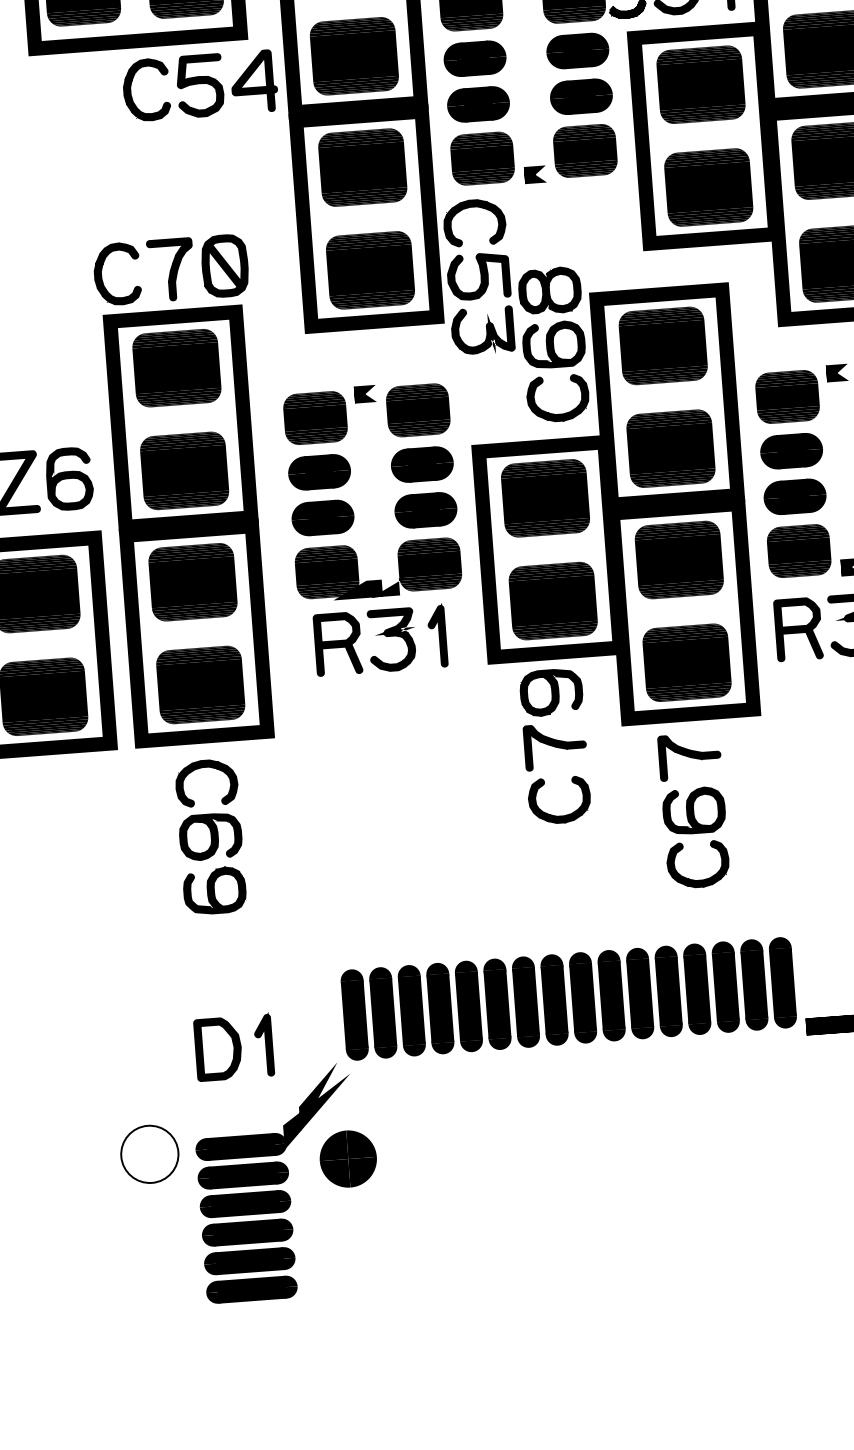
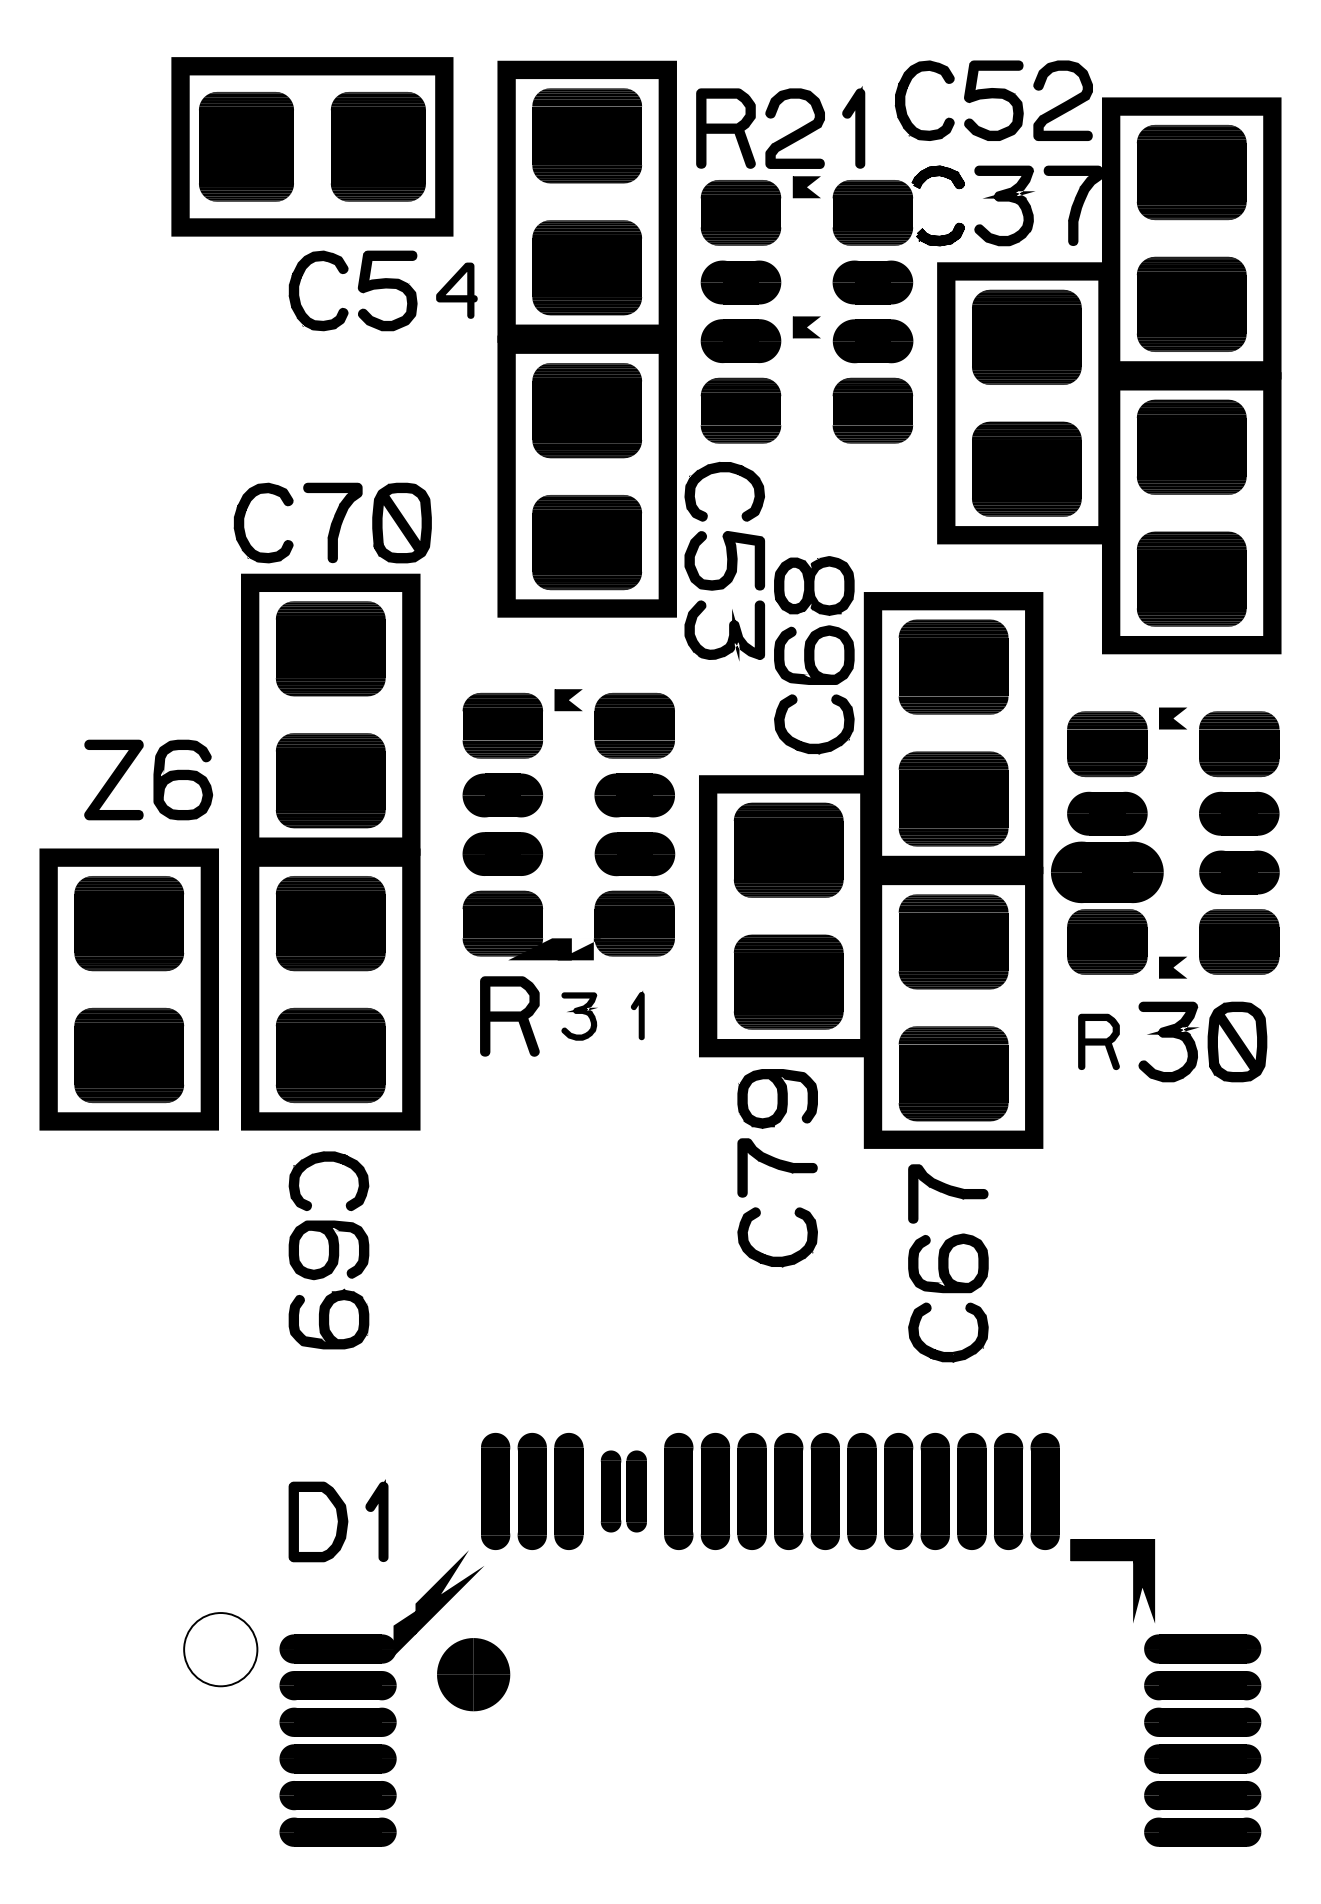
part: (253, 81) -> (456, 290), size x0.7
part: (535, 174) -> (806, 327), moved
part: (795, 496) -> (1107, 872), size x1.4
part: (798, 629) -> (1098, 1041), size x0.7
part: (437, 635) -> (637, 1015), size x0.6
part: (392, 640) -> (579, 1016), size x0.6
part: (454, 1007) -> (623, 1491), size x0.7

